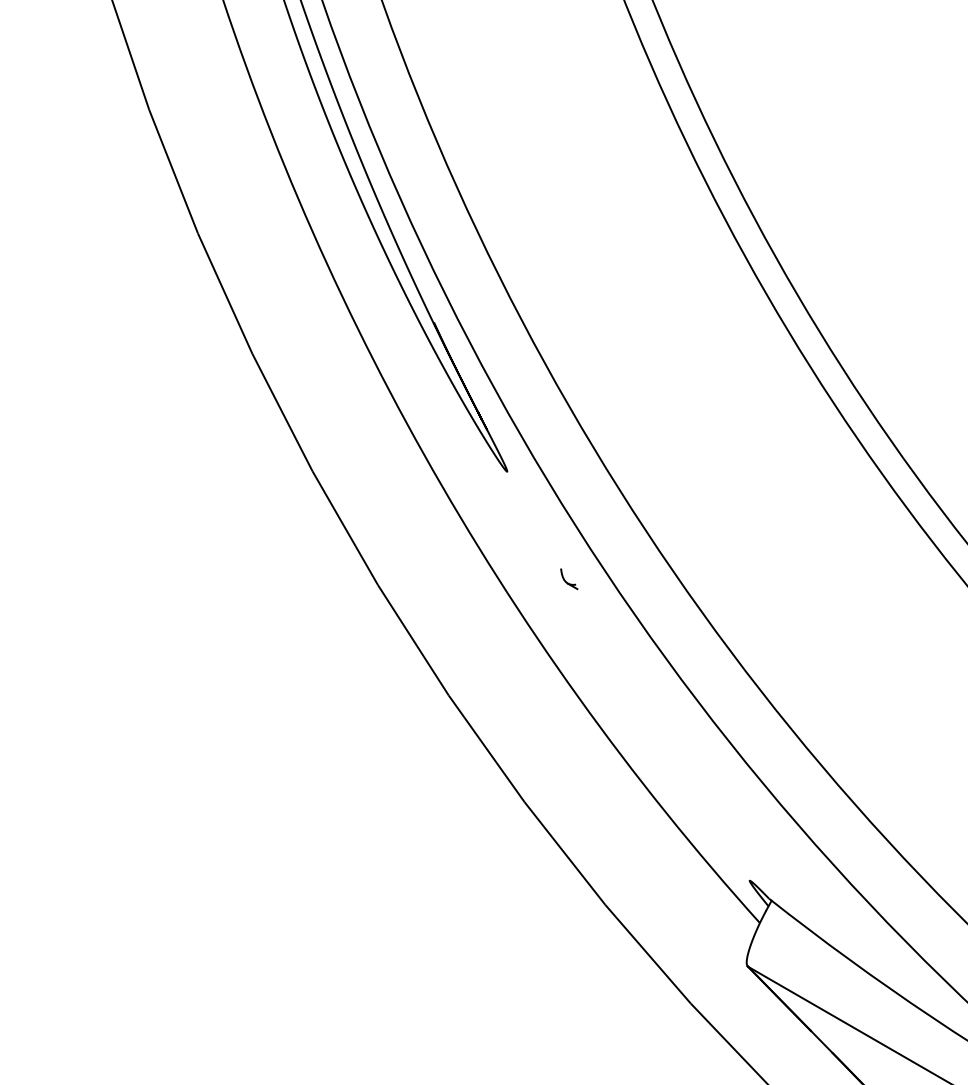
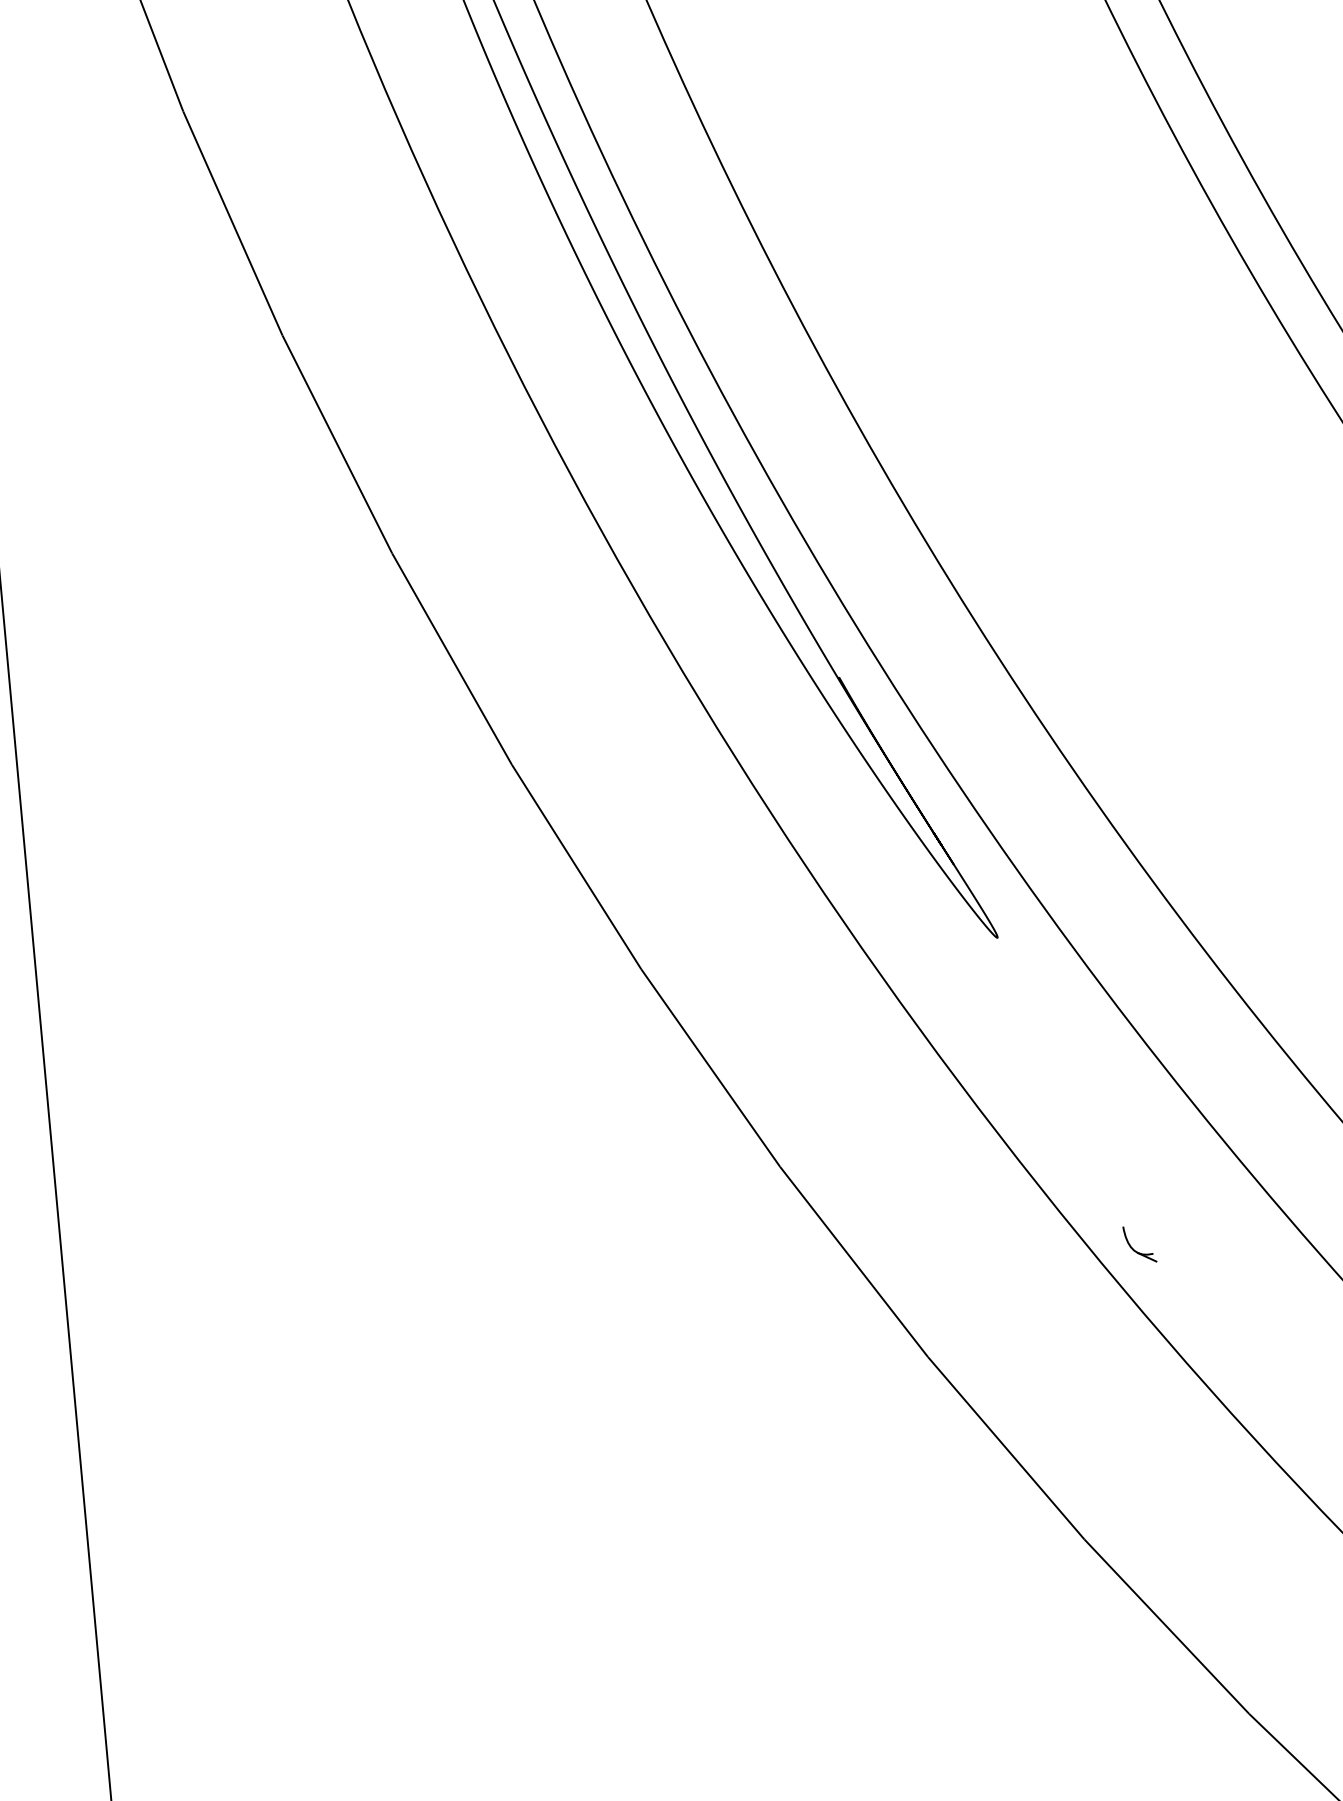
part: (569, 579) -> (1140, 1245), moved

